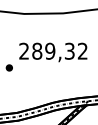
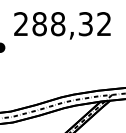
text: (50, 51) -> (58, 24), 289,32 -> 288,32

